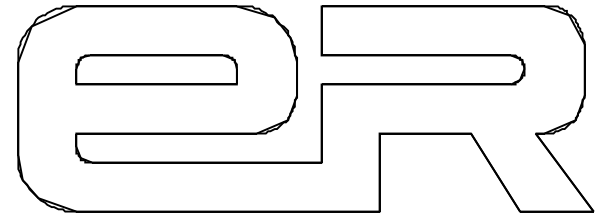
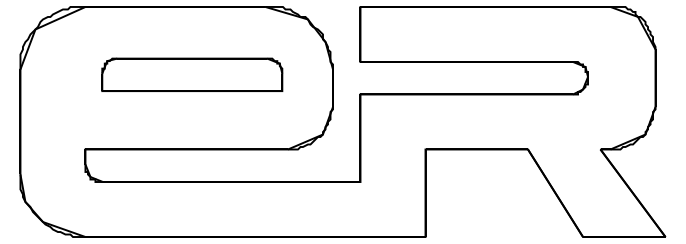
part: (156, 69) -> (192, 74), moved

